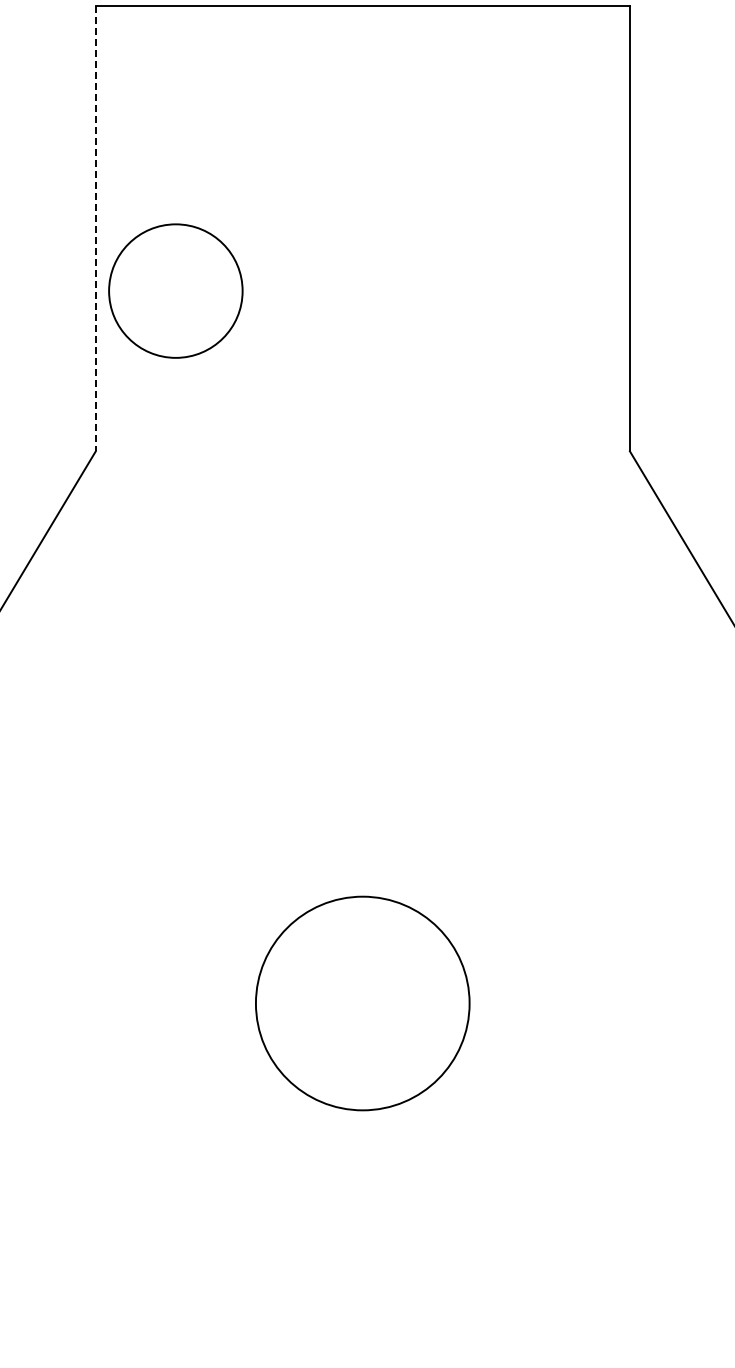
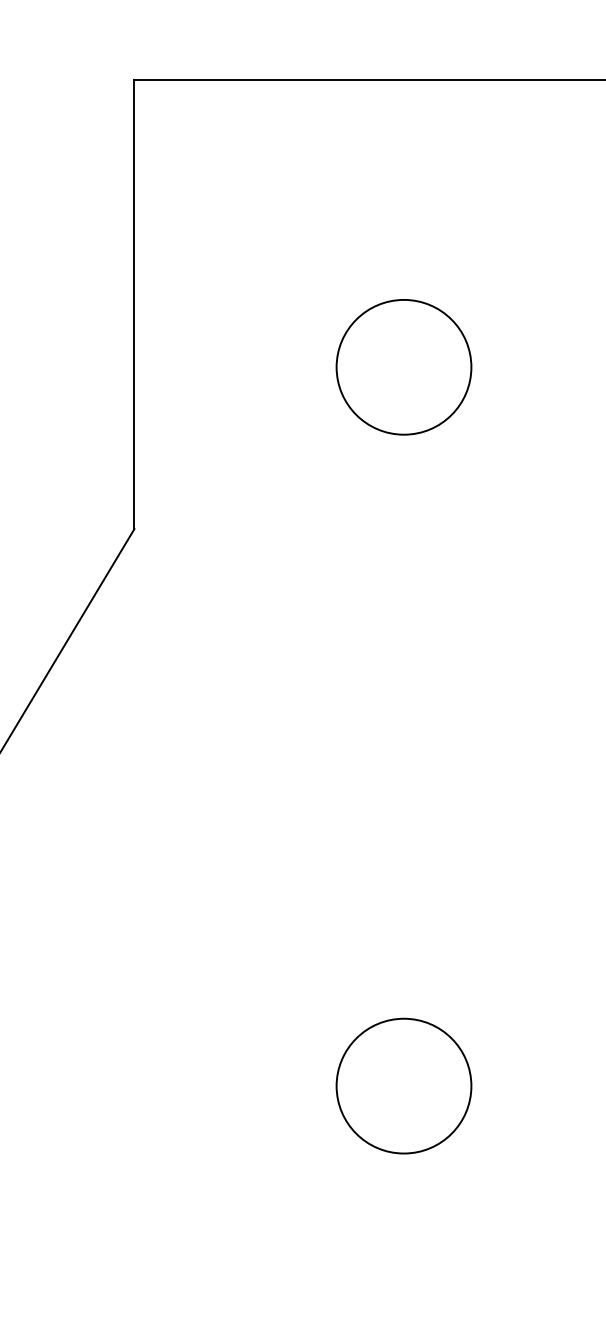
line: (95, 228) -> (134, 304), dashed -> solid
circle: (175, 290) -> (403, 366), moved
circle: (362, 1002) -> (403, 1085), size x0.62

